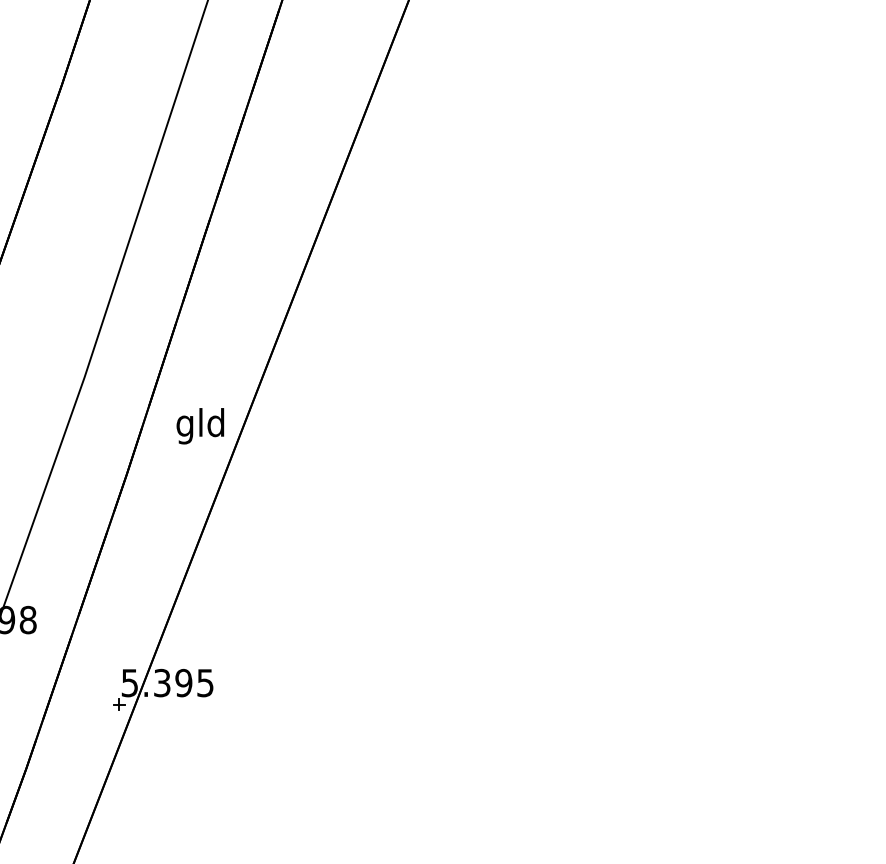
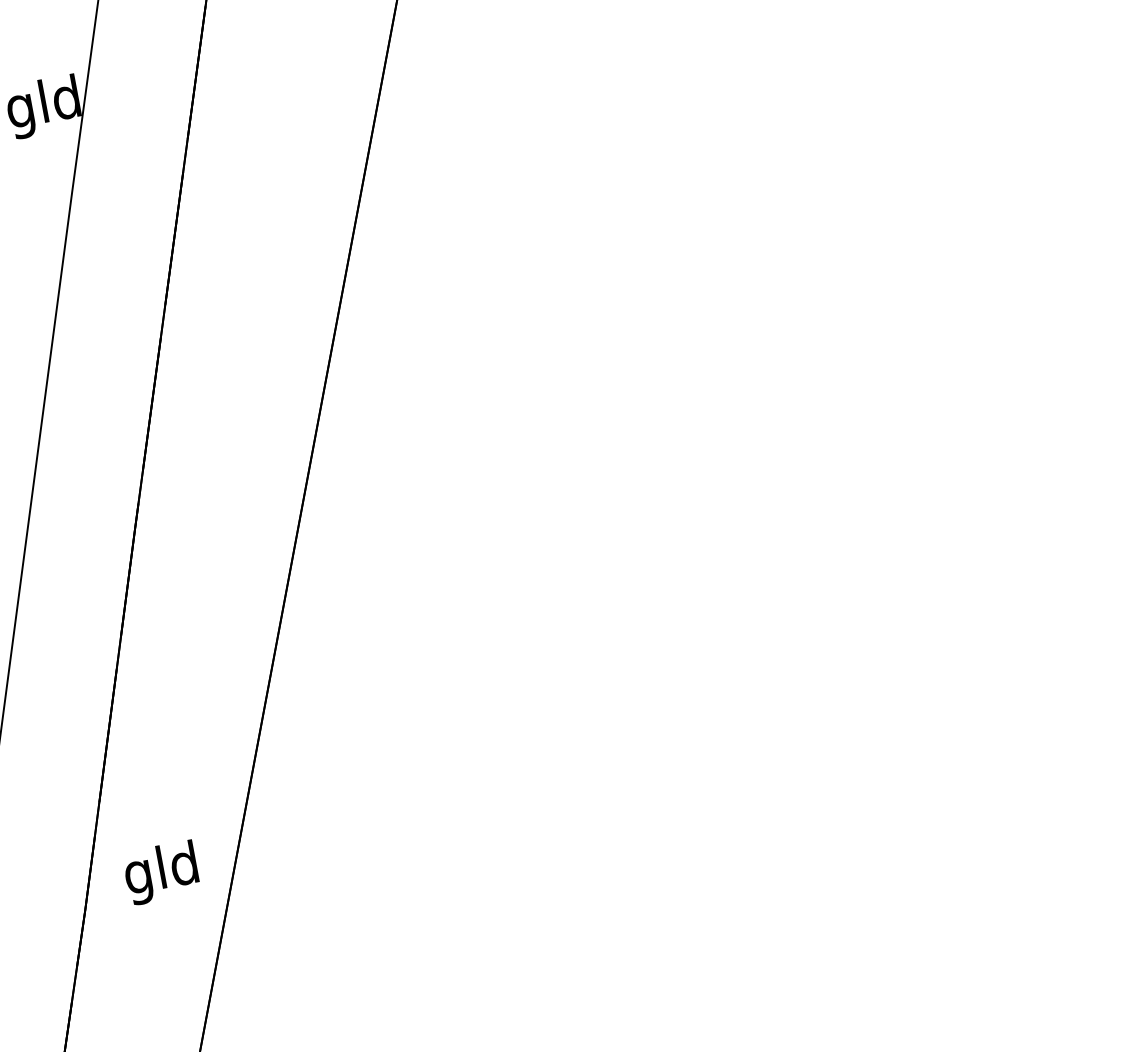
text: (200, 426) -> (161, 873), moved

